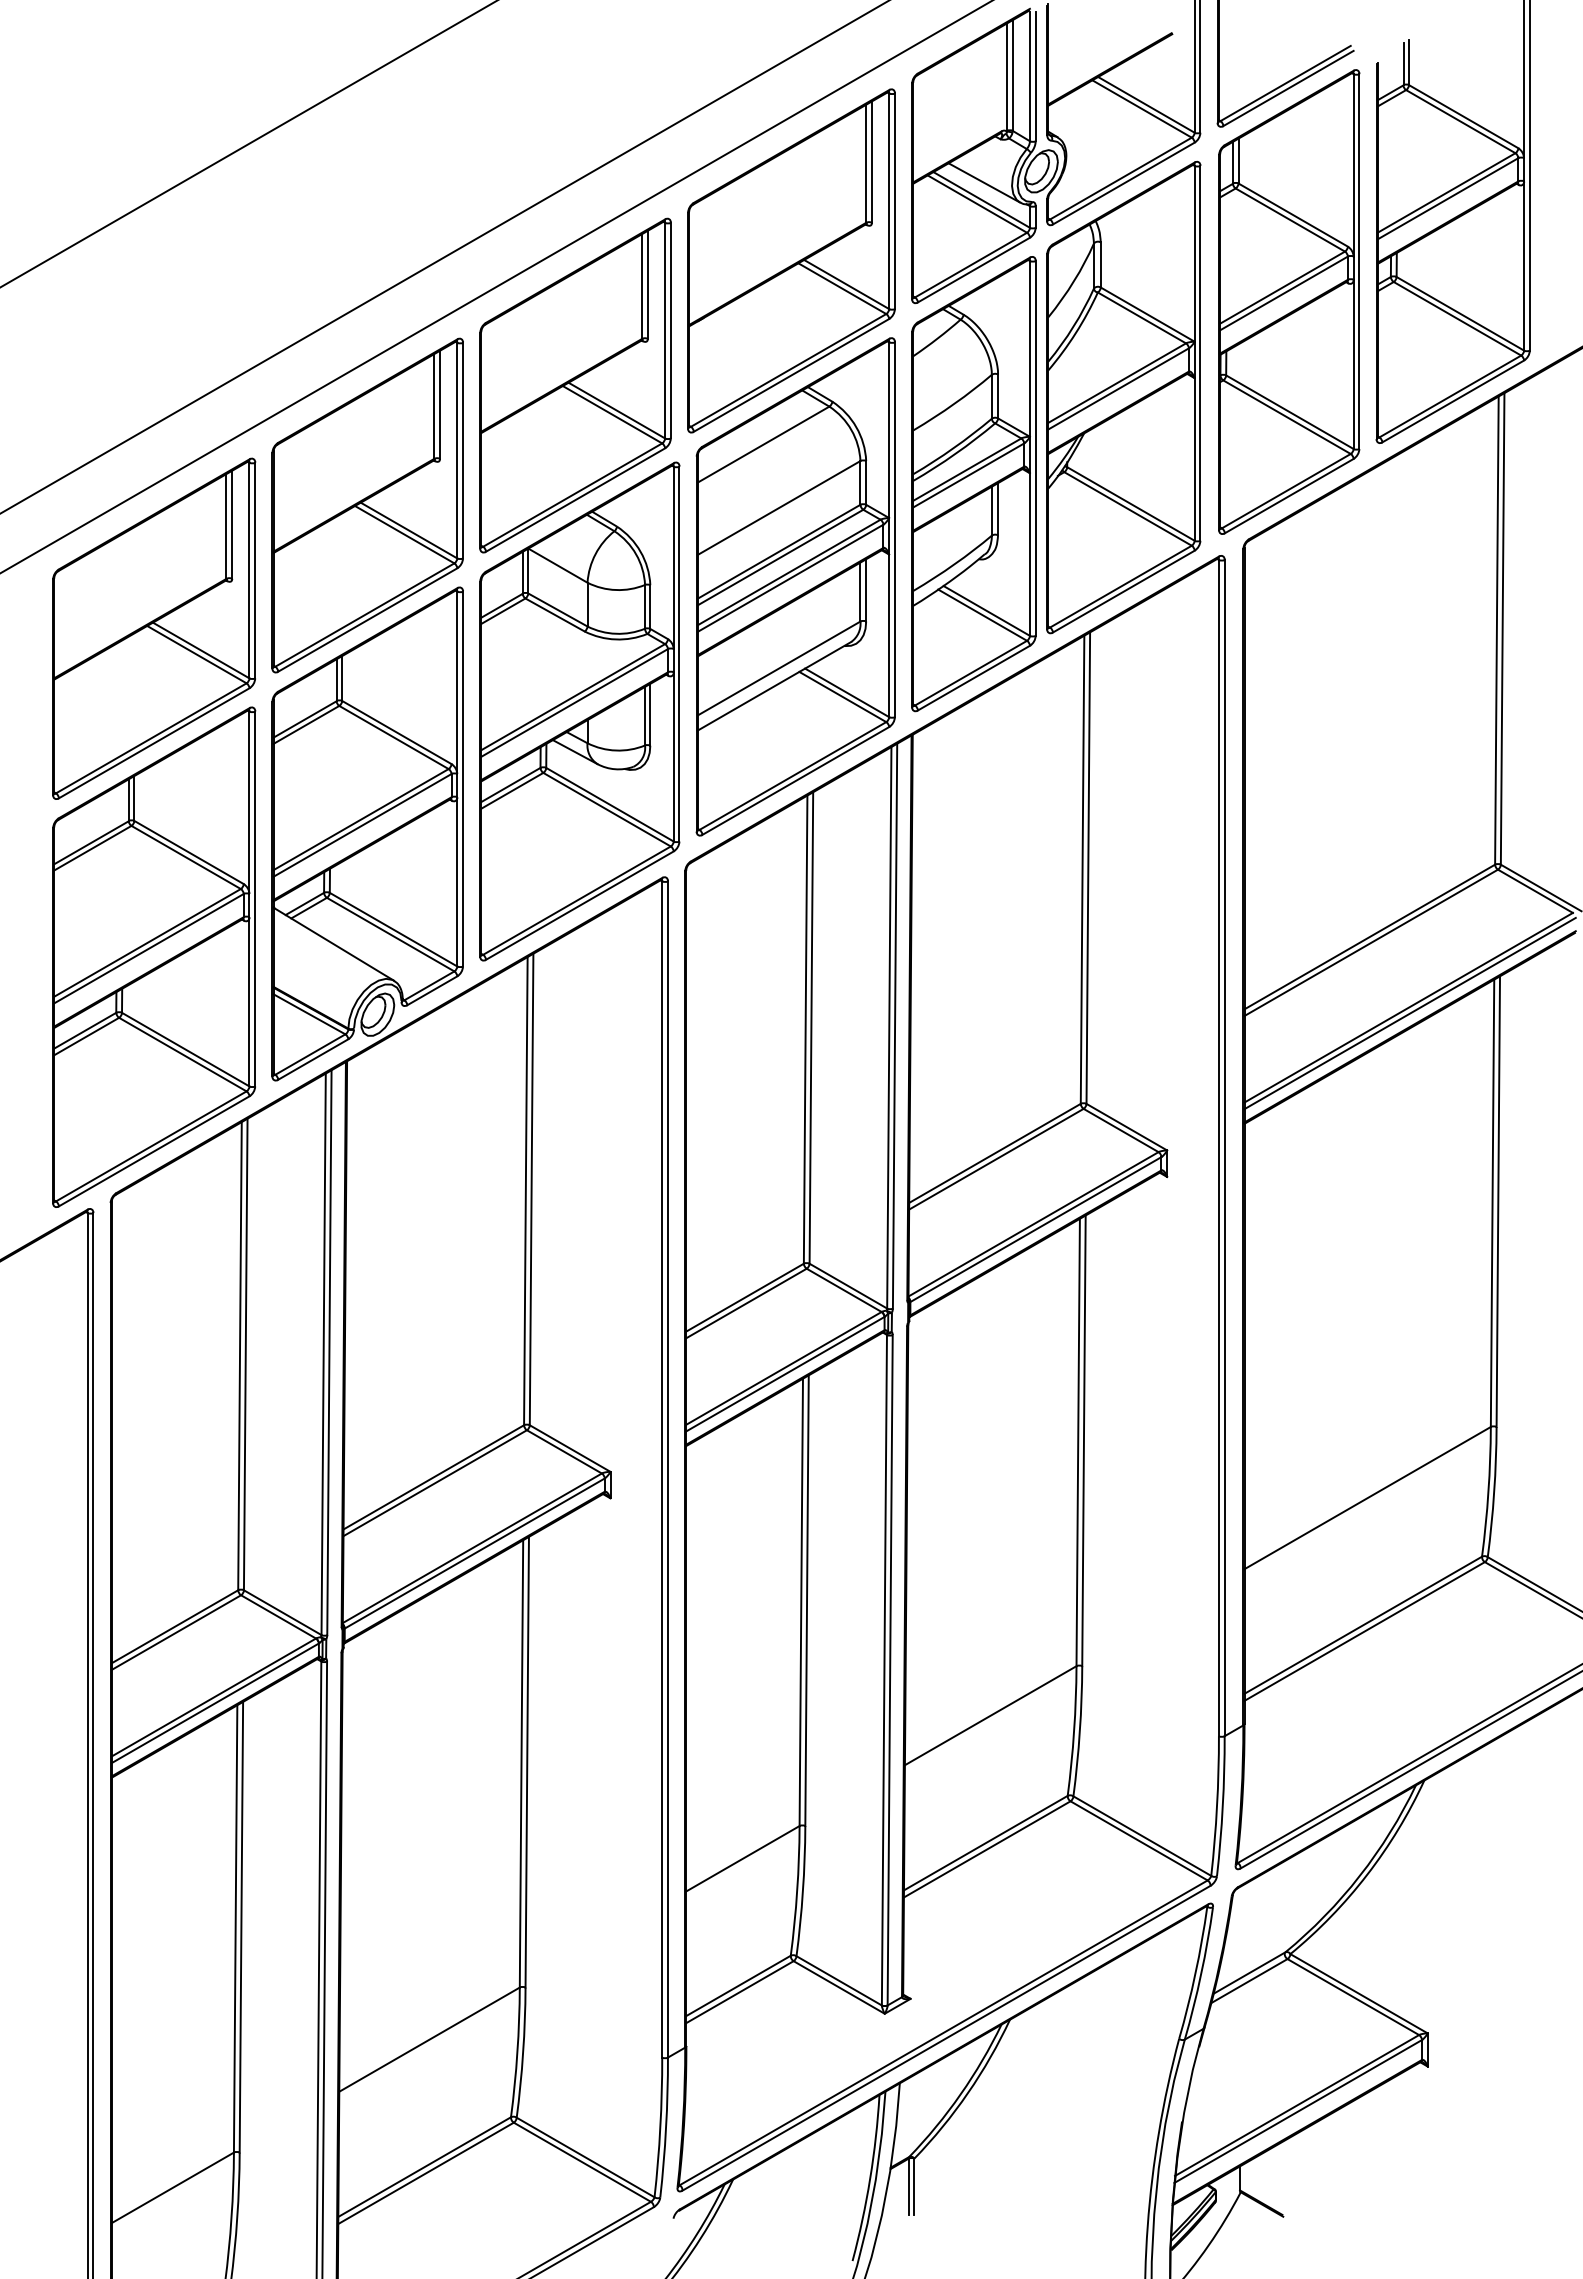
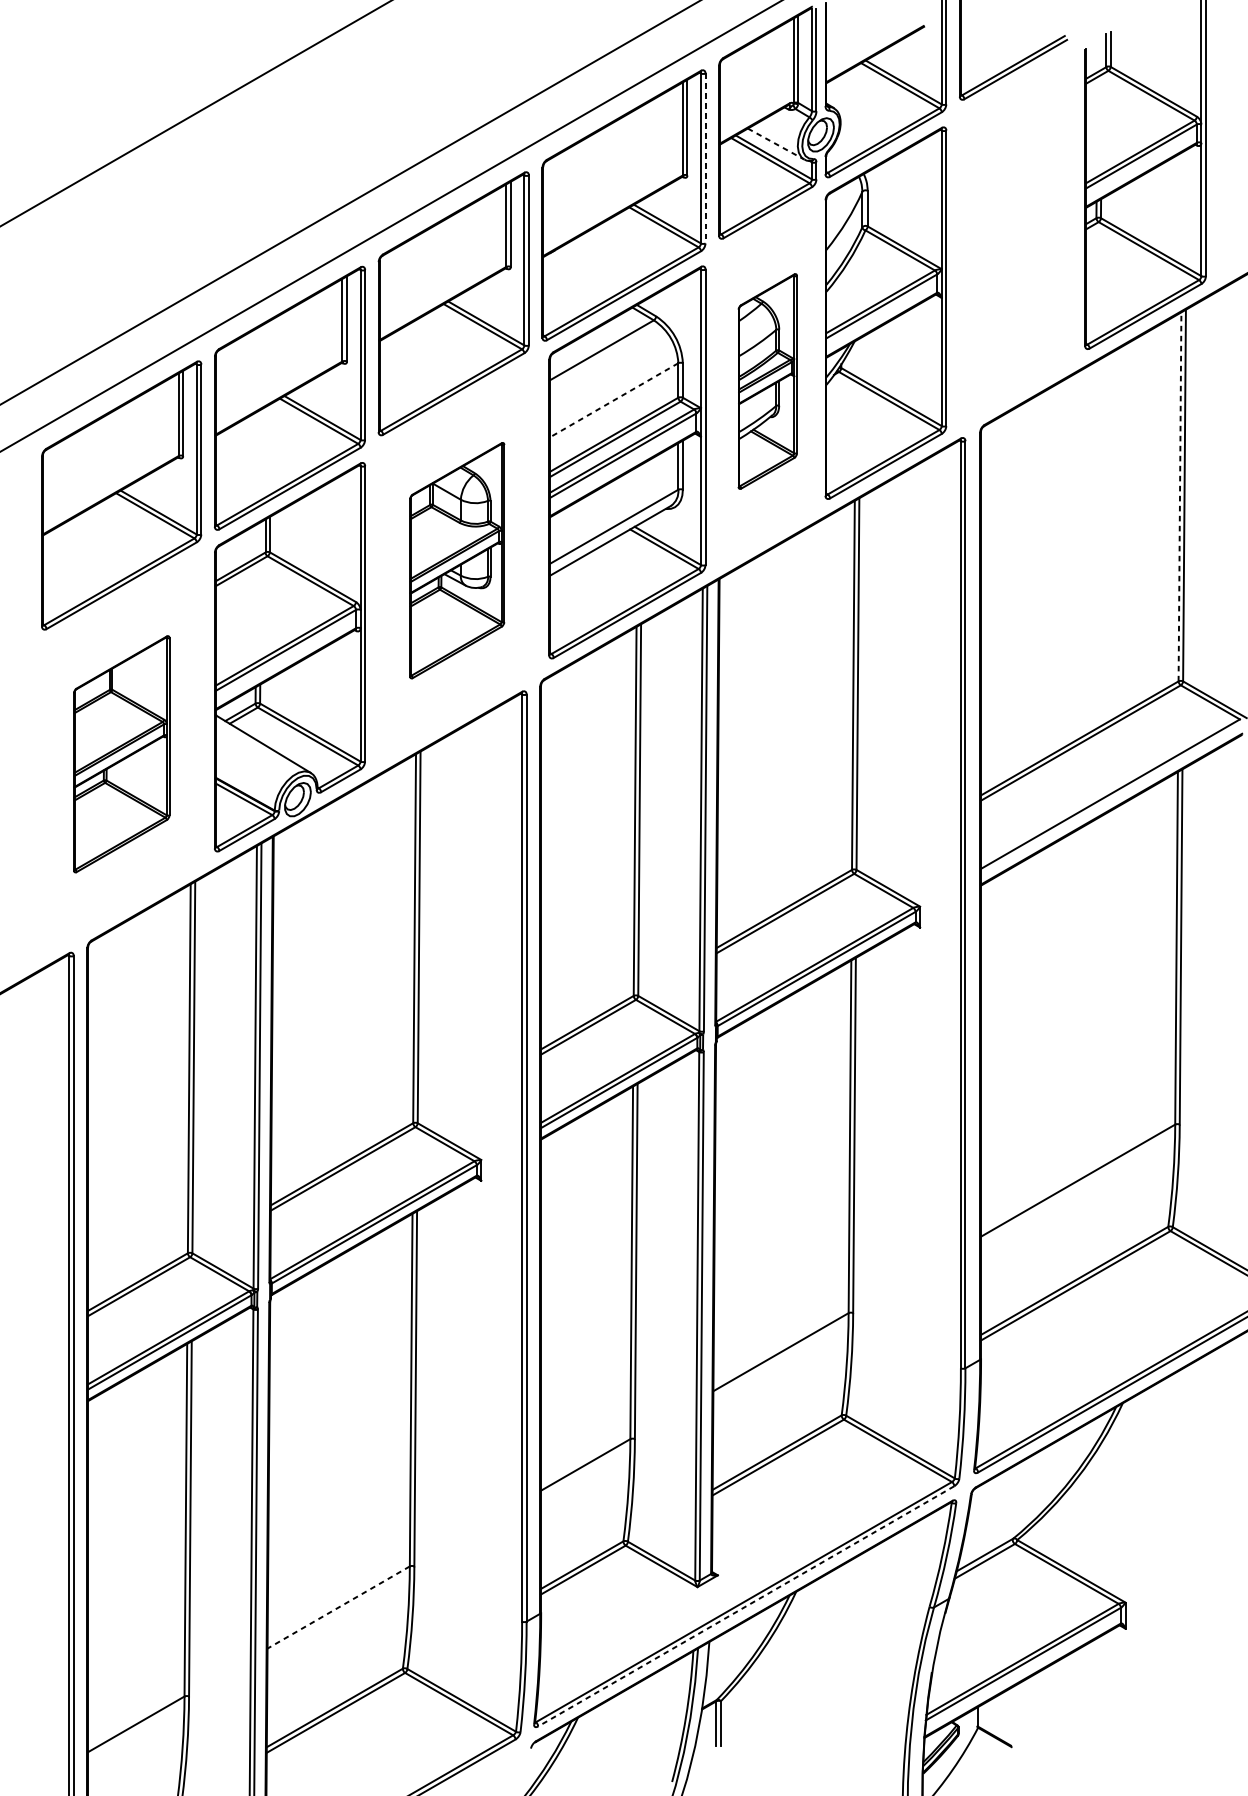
line: (984, 182) -> (776, 143), solid -> dashed
line: (894, 201) -> (705, 158), solid -> dashed
part: (1289, 301) -> (1016, 237), removed
part: (973, 484) -> (767, 381), size x0.6
line: (779, 507) -> (614, 399), solid -> dashed
line: (1496, 630) -> (1179, 496), solid -> dashed
part: (579, 711) -> (456, 560), size x0.6
part: (154, 956) -> (121, 753), size x0.6
line: (1409, 1013) -> (1111, 798), removed
line: (946, 2038) -> (746, 1606), solid -> dashed
line: (429, 2039) -> (338, 1607), solid -> dashed

